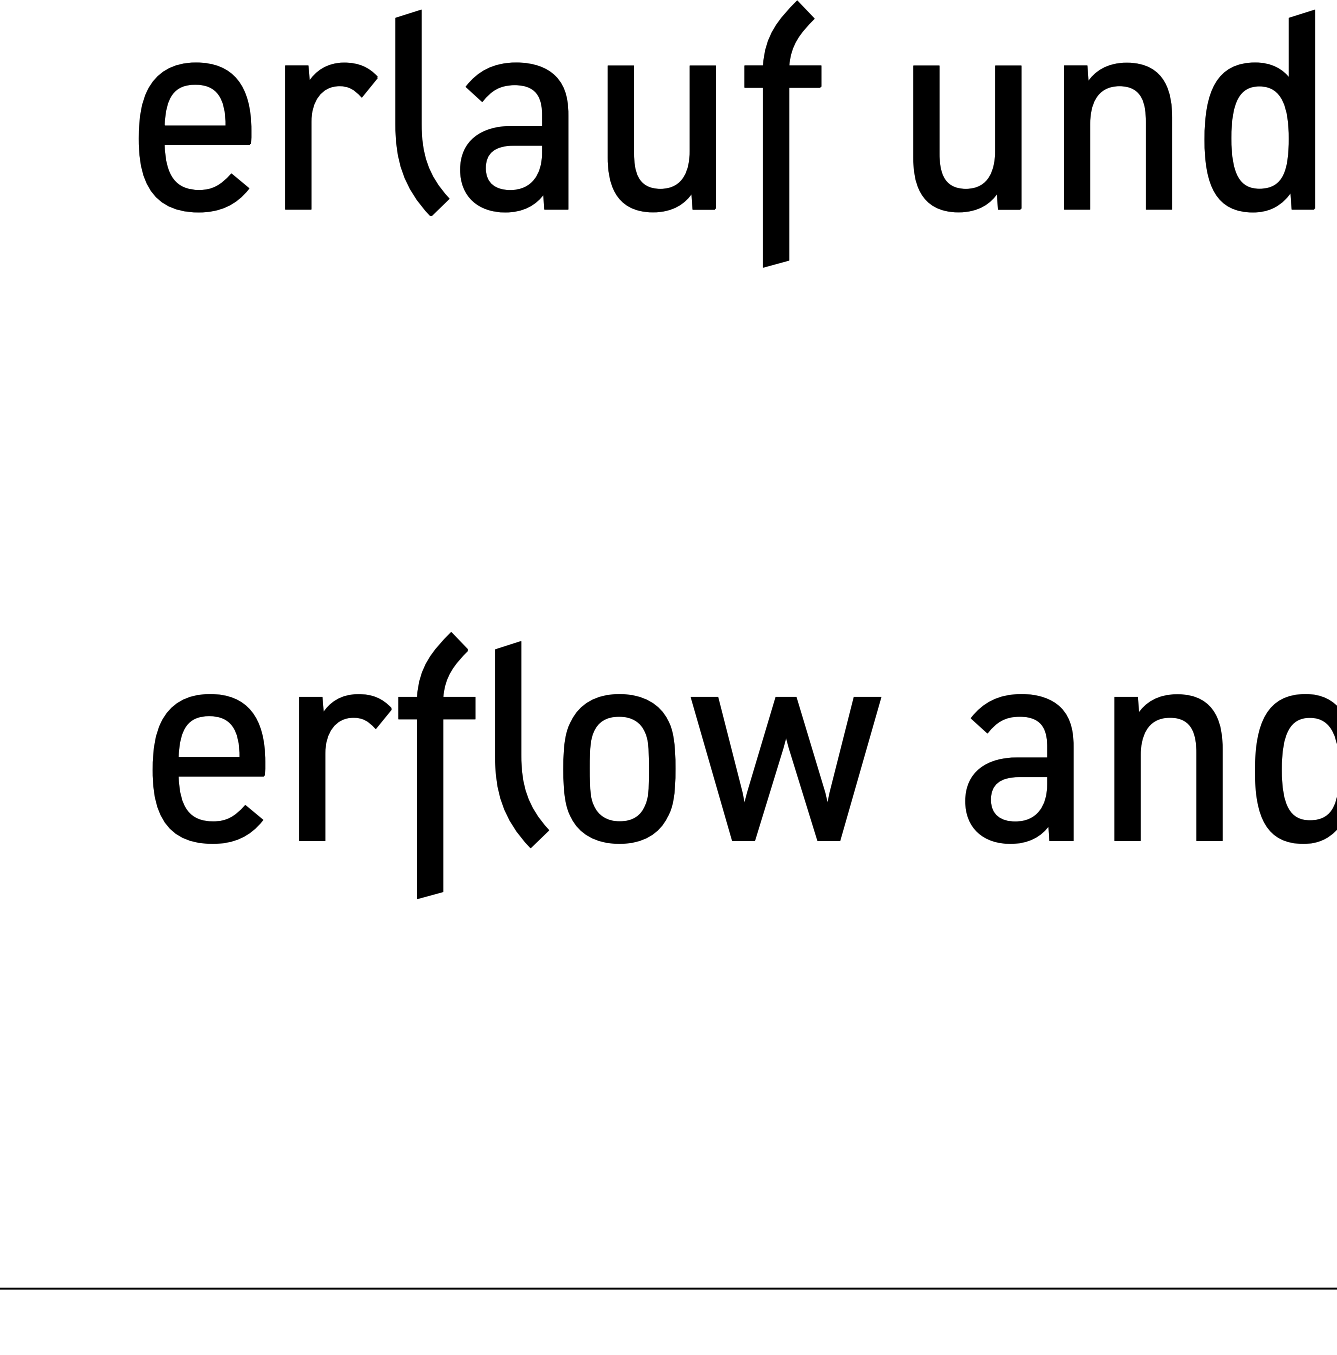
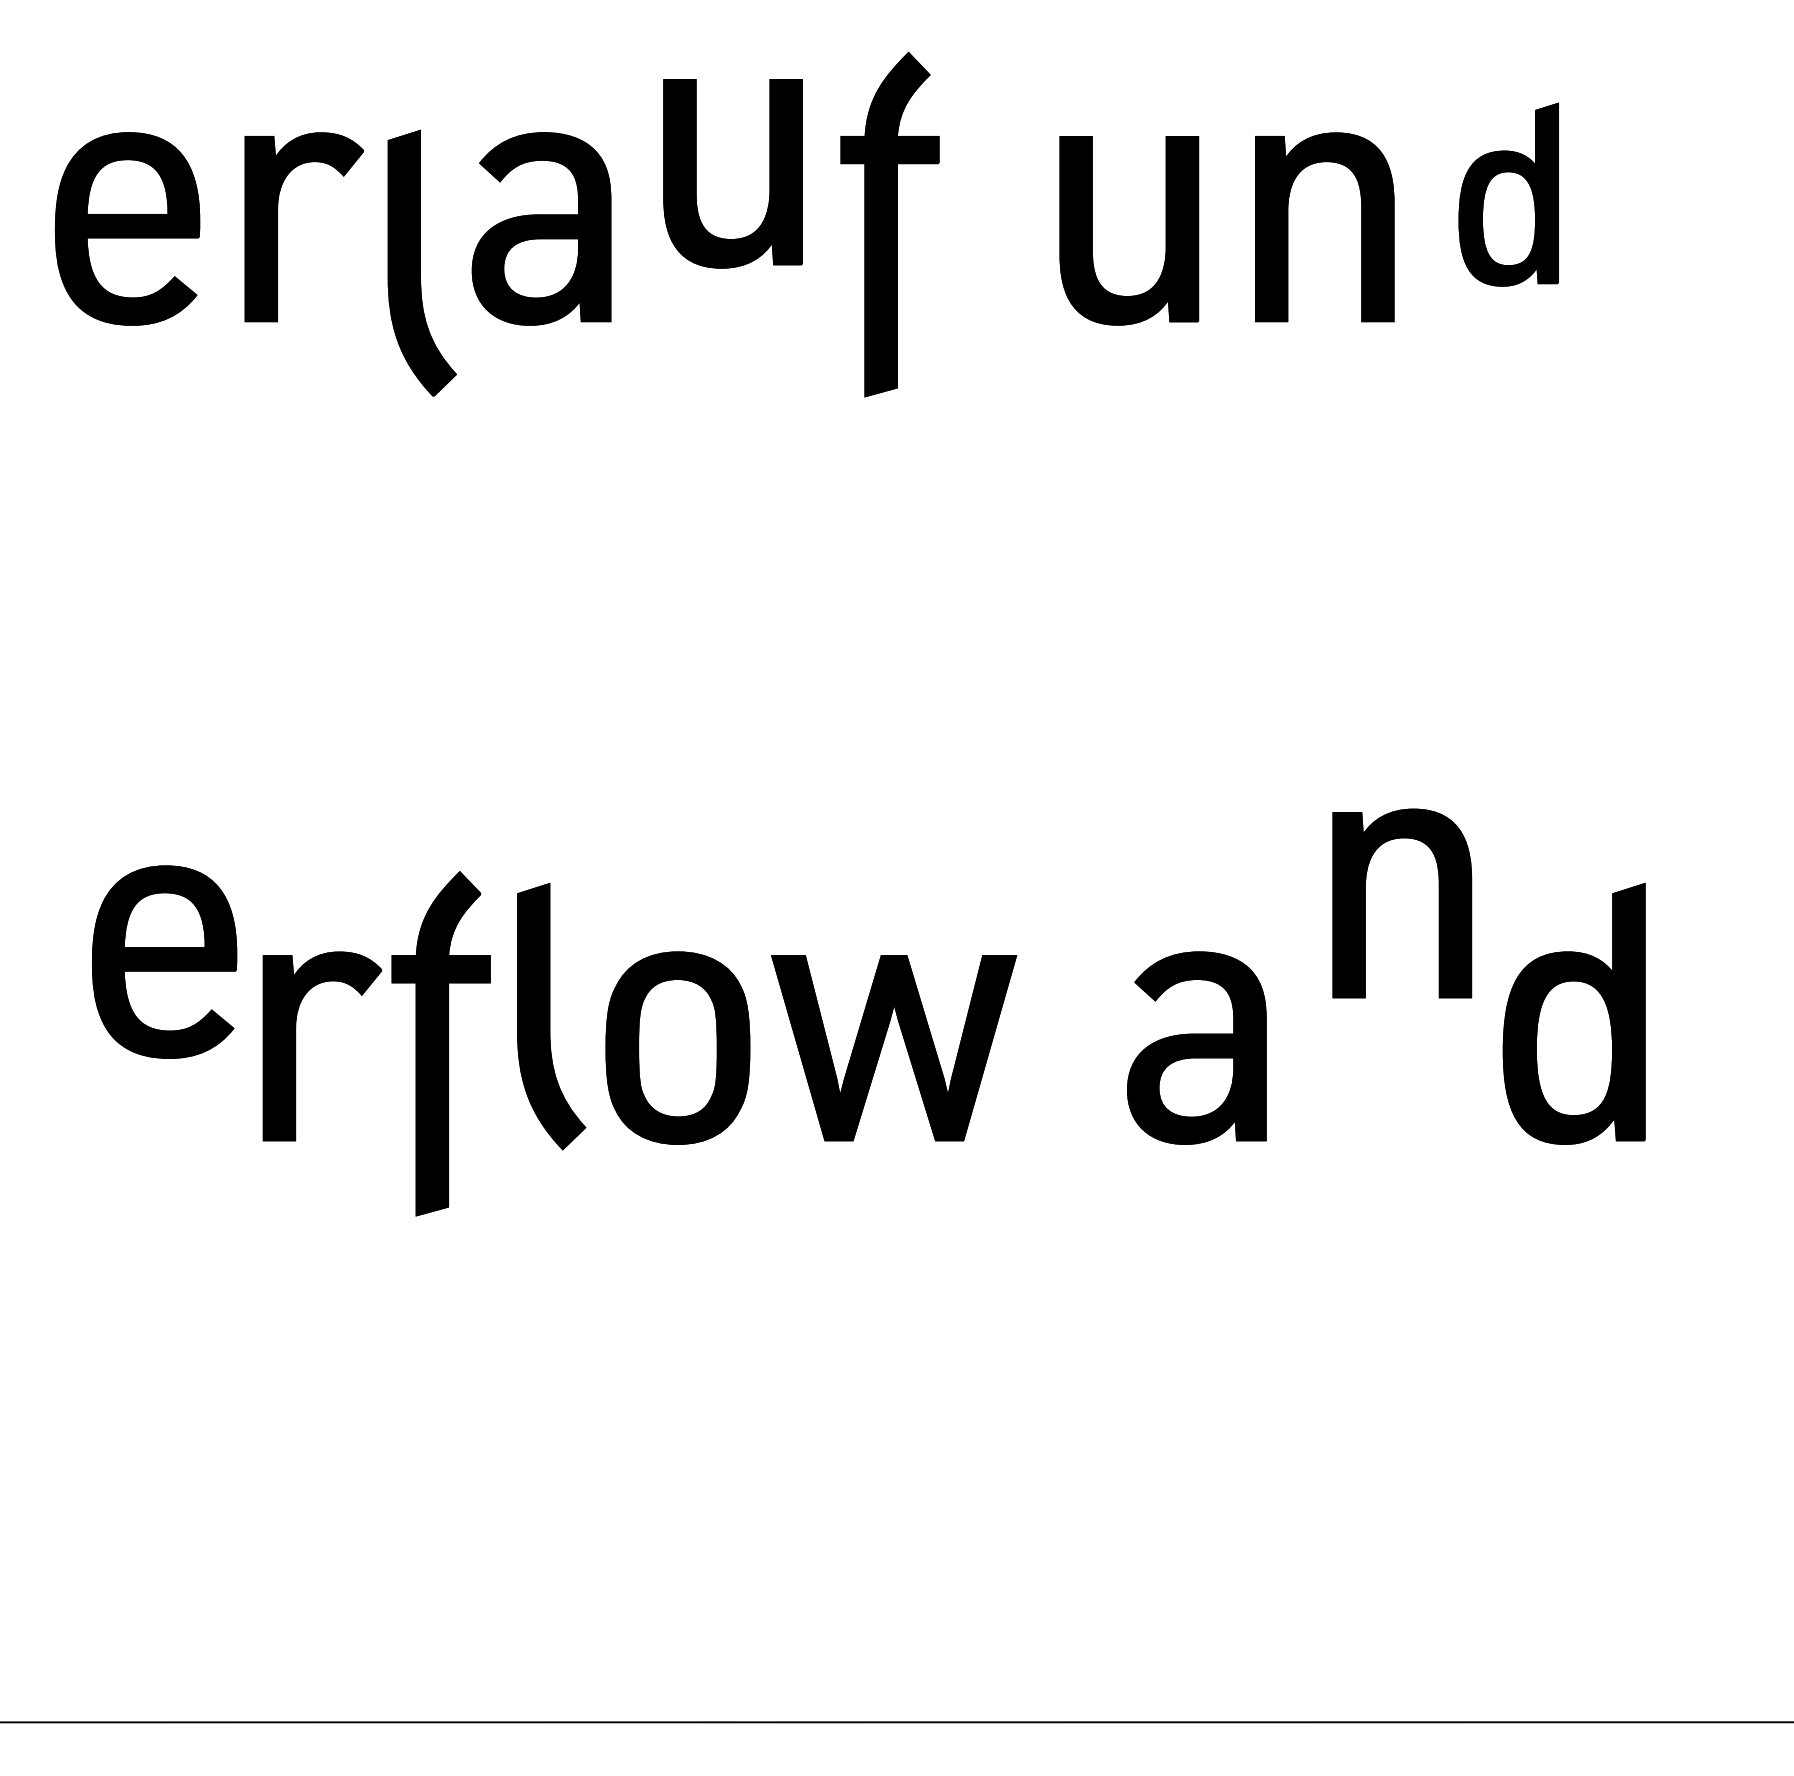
part: (1259, 110) -> (1508, 194), size x0.7
part: (421, 112) -> (421, 262), moved
part: (633, 138) -> (696, 173), moved
part: (1196, 767) -> (1438, 903), moved
part: (208, 768) -> (164, 961), moved

